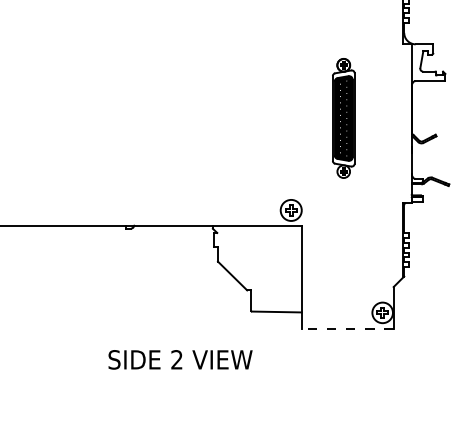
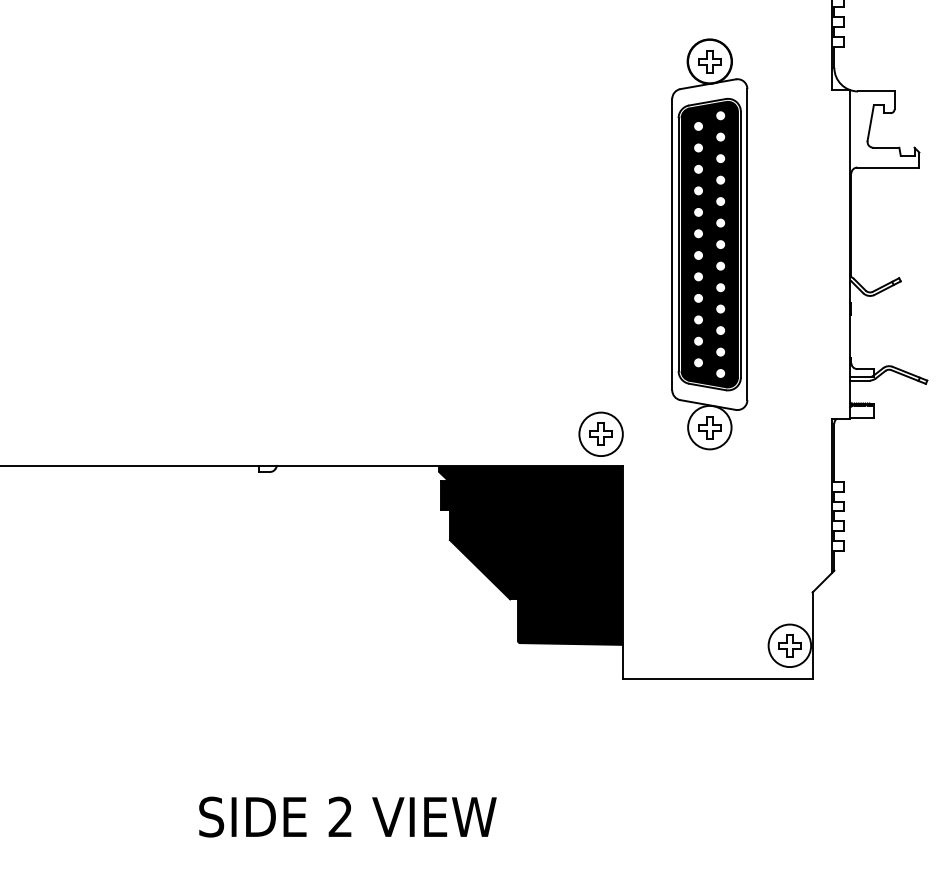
part: (343, 118) -> (708, 244), size x1.67
fill: (256, 268) -> (529, 554), added
line: (347, 329) -> (717, 680), dashed -> solid
text: (180, 359) -> (347, 816), moved

